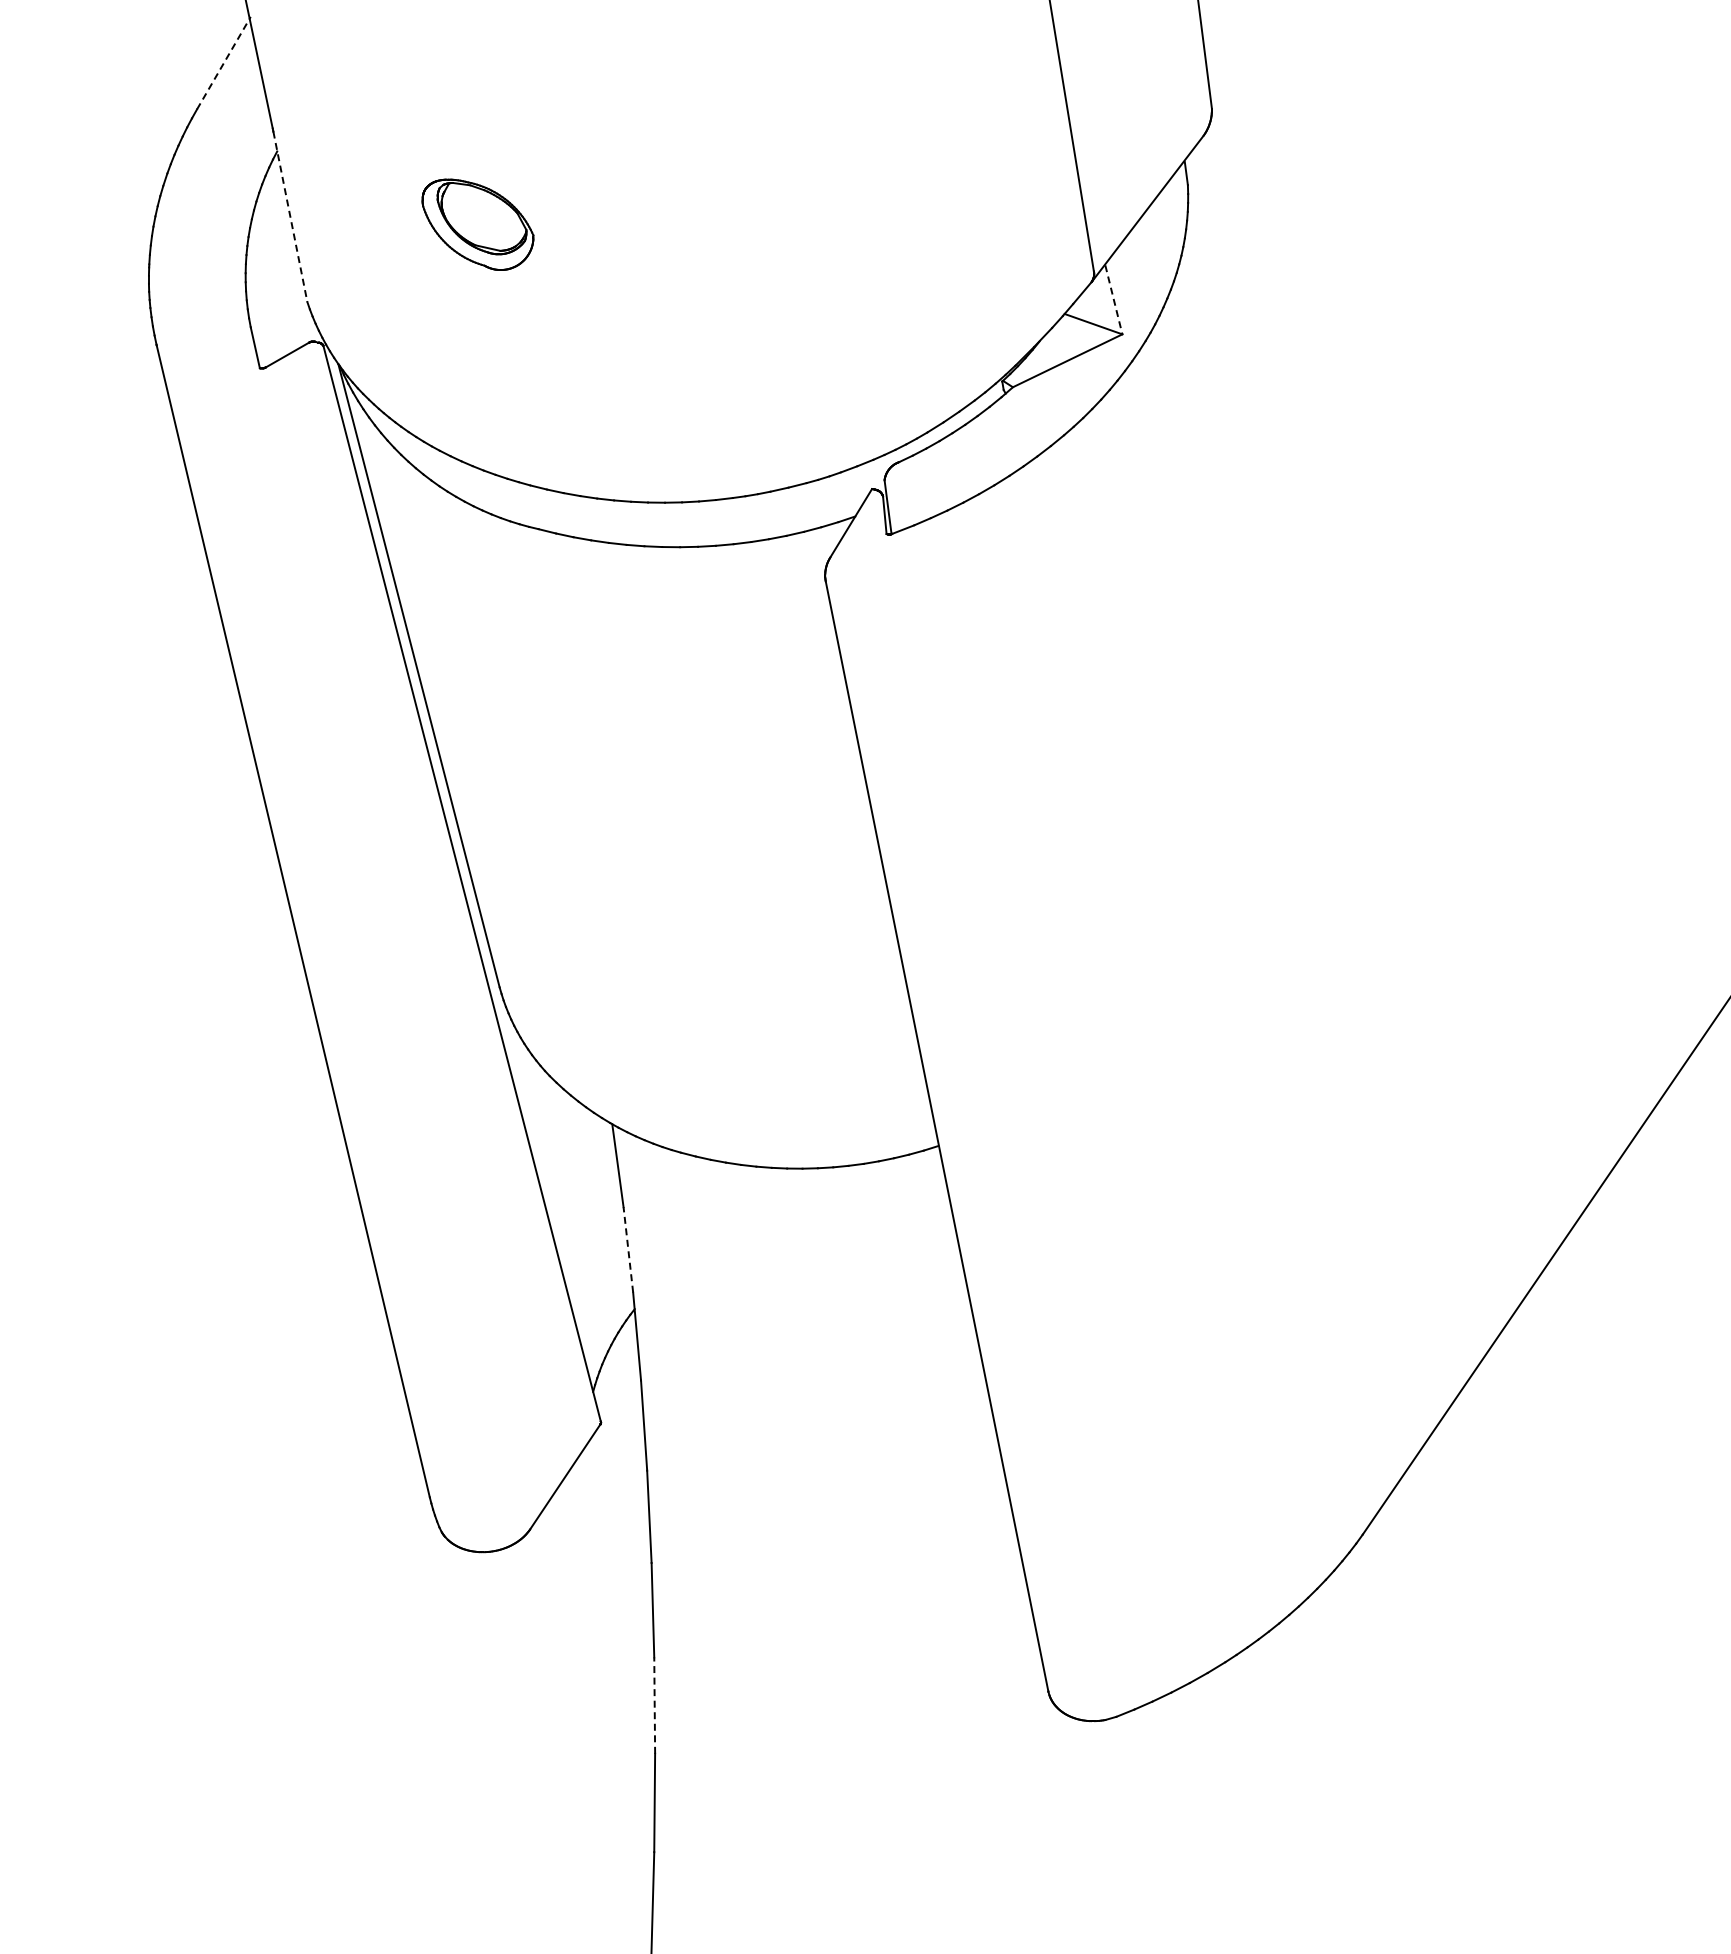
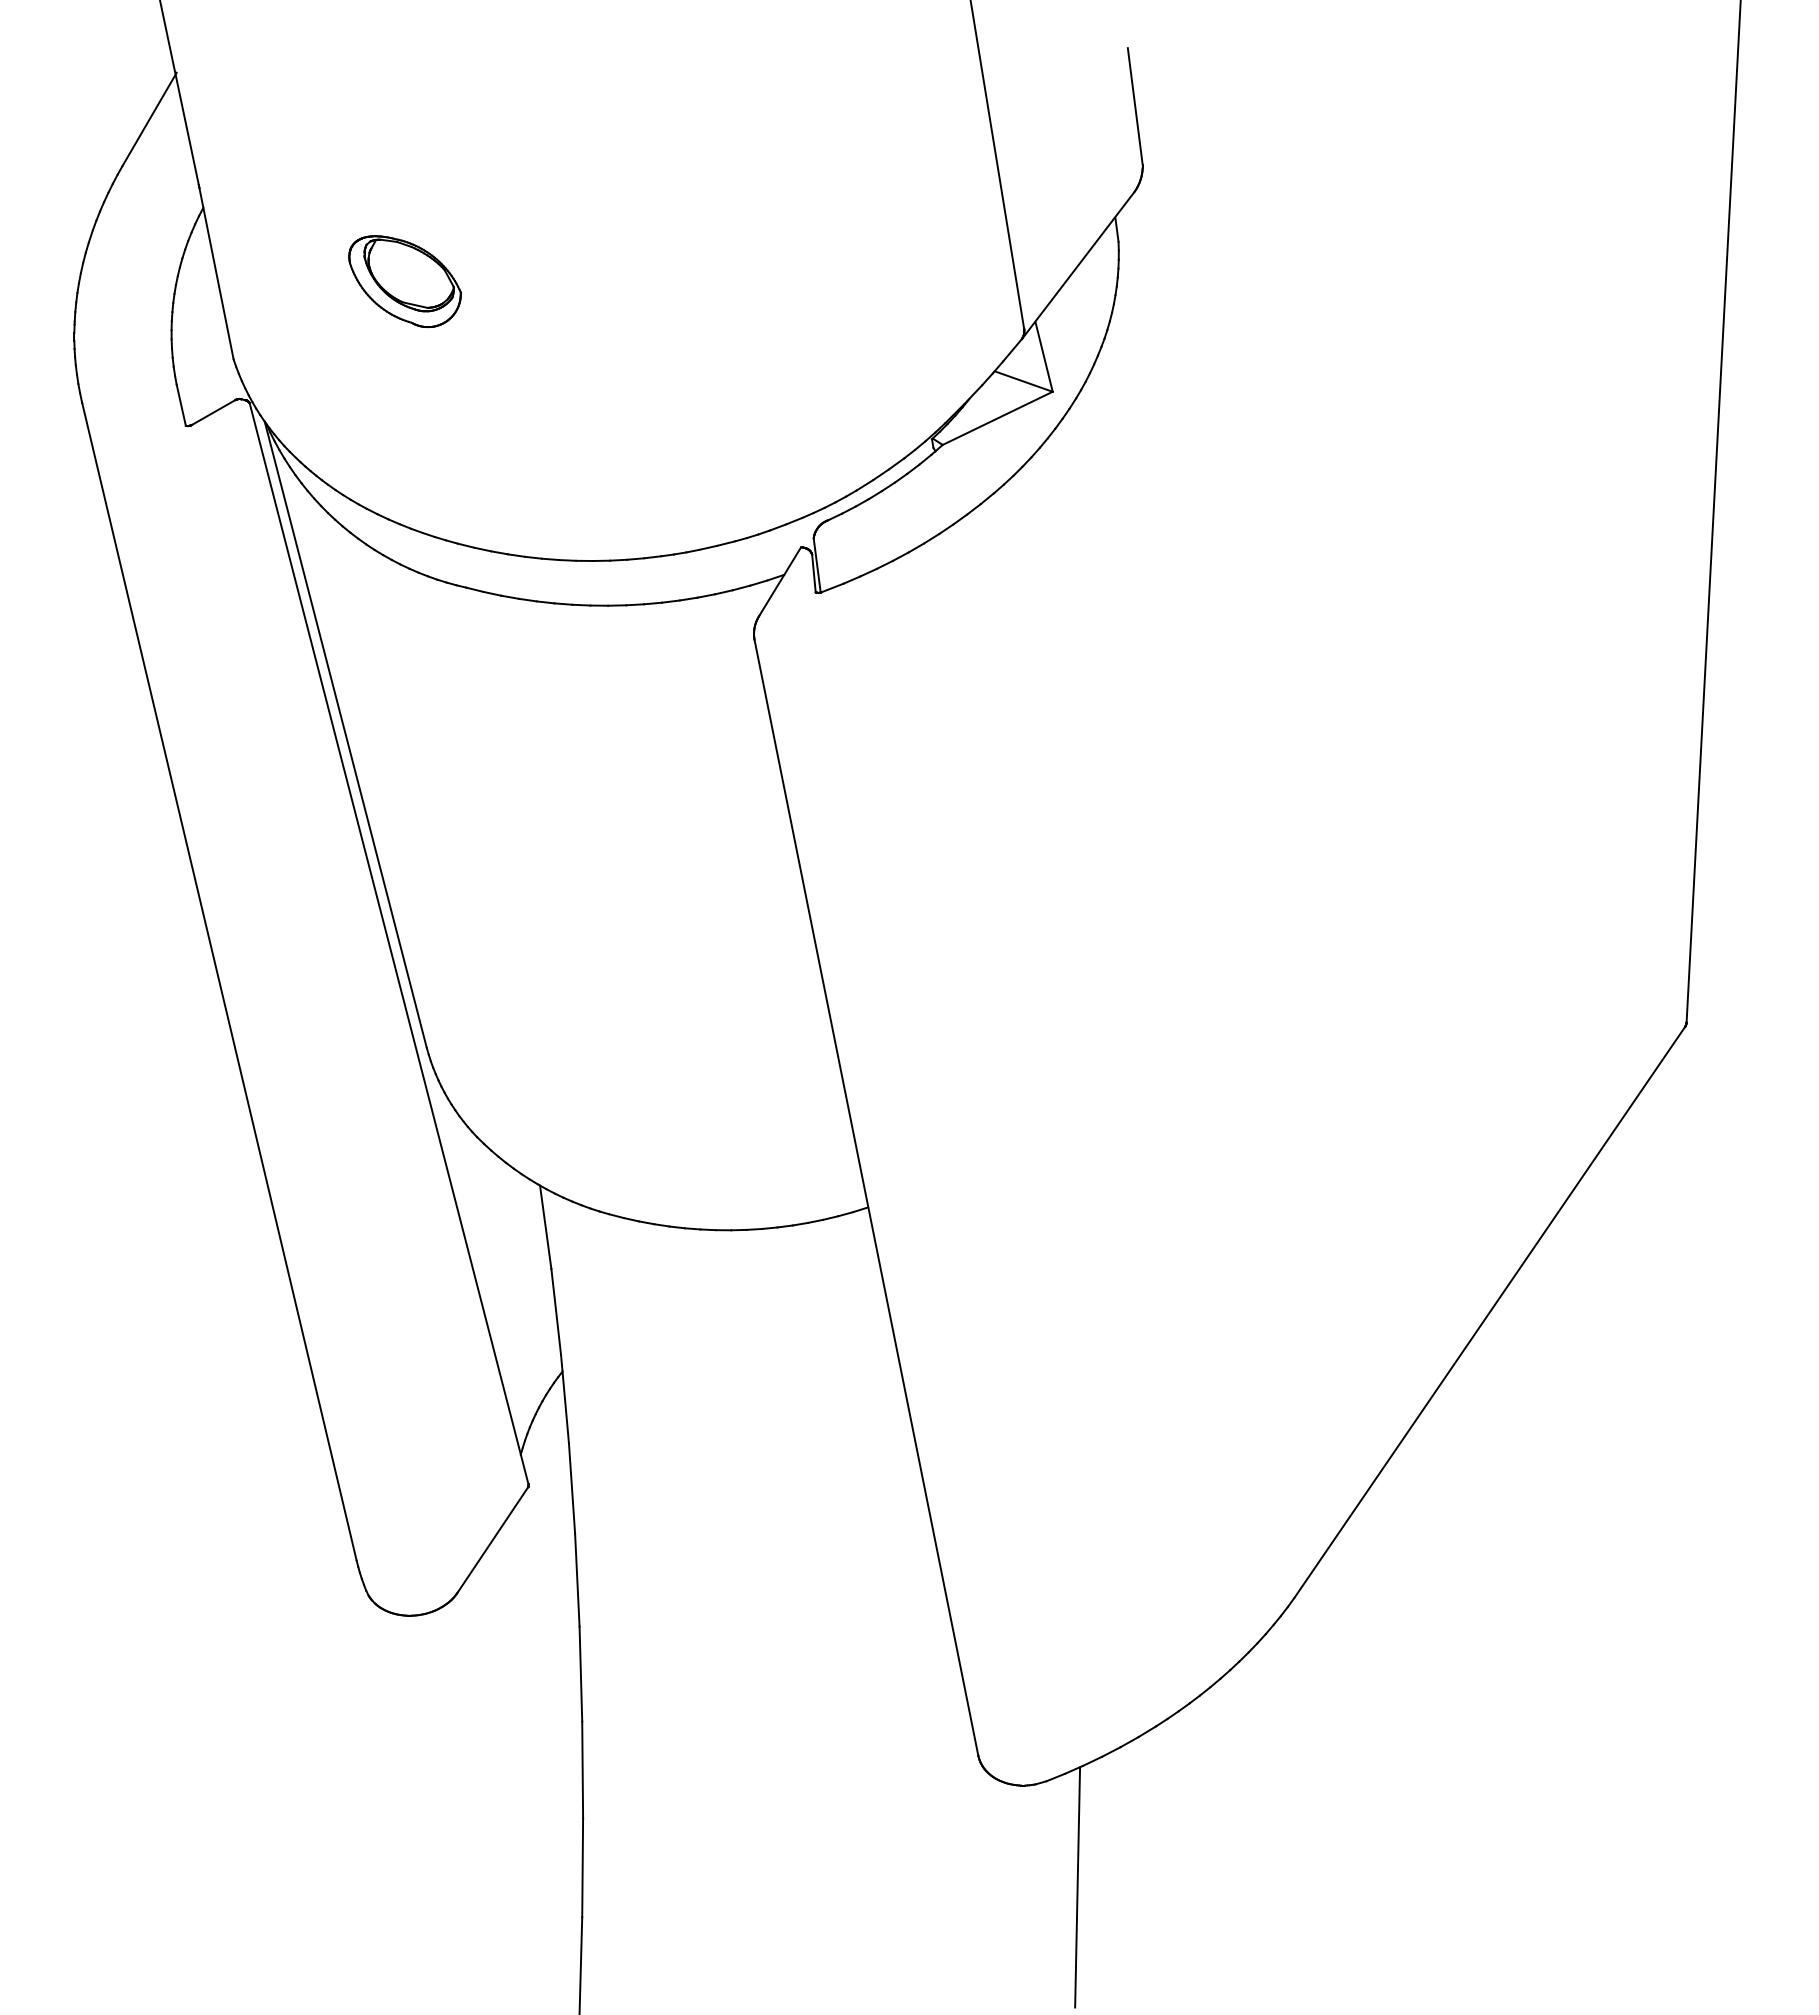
line: (223, 63) -> (149, 119), dashed -> solid
line: (290, 217) -> (216, 274), dashed -> solid
line: (1114, 300) -> (1044, 357), dashed -> solid
line: (628, 1249) -> (556, 1311), dashed -> solid
line: (654, 1705) -> (582, 1769), dashed -> solid
line: (1147, 1822) -> (1077, 1887), added

